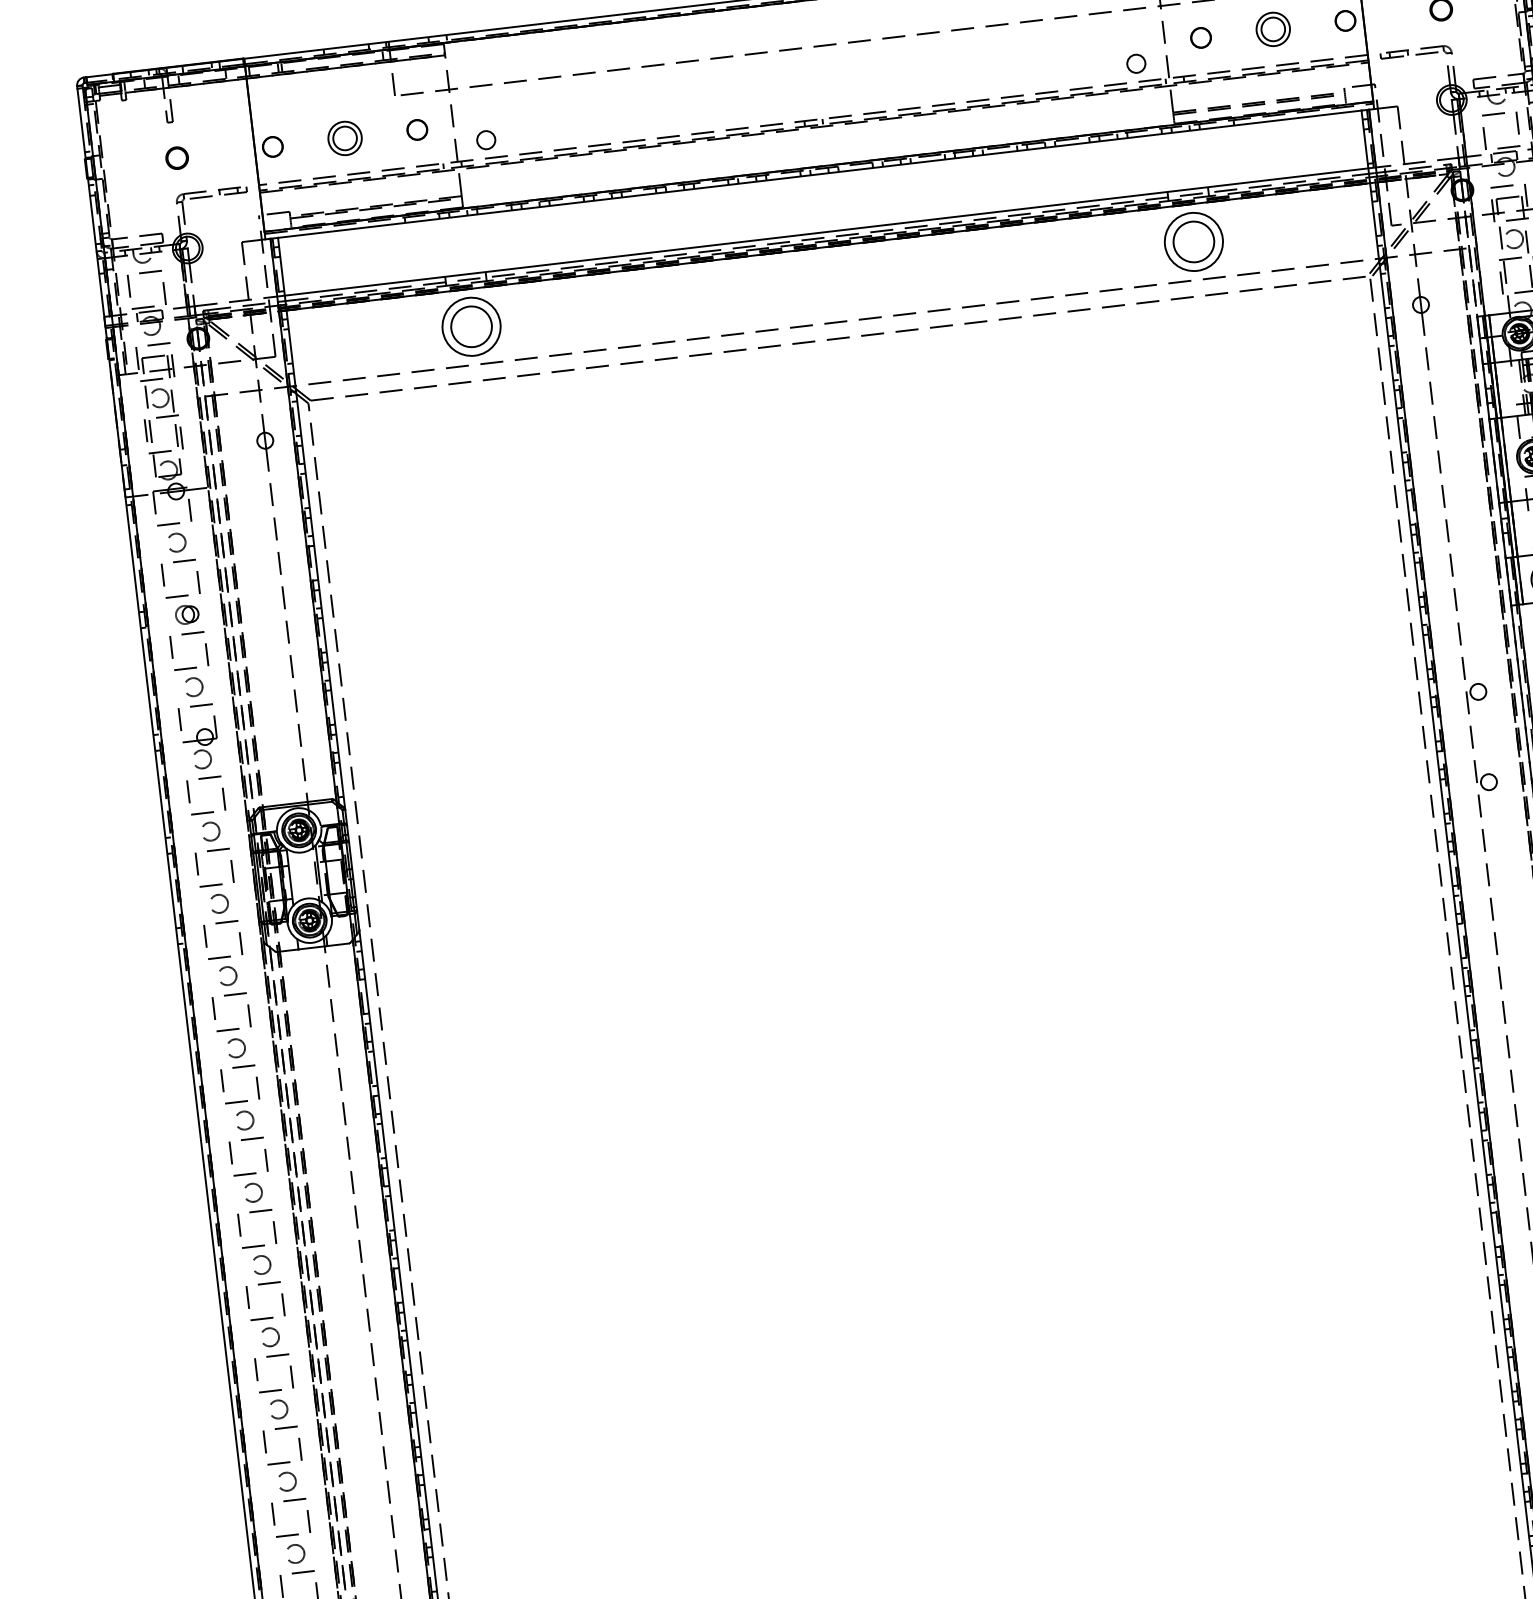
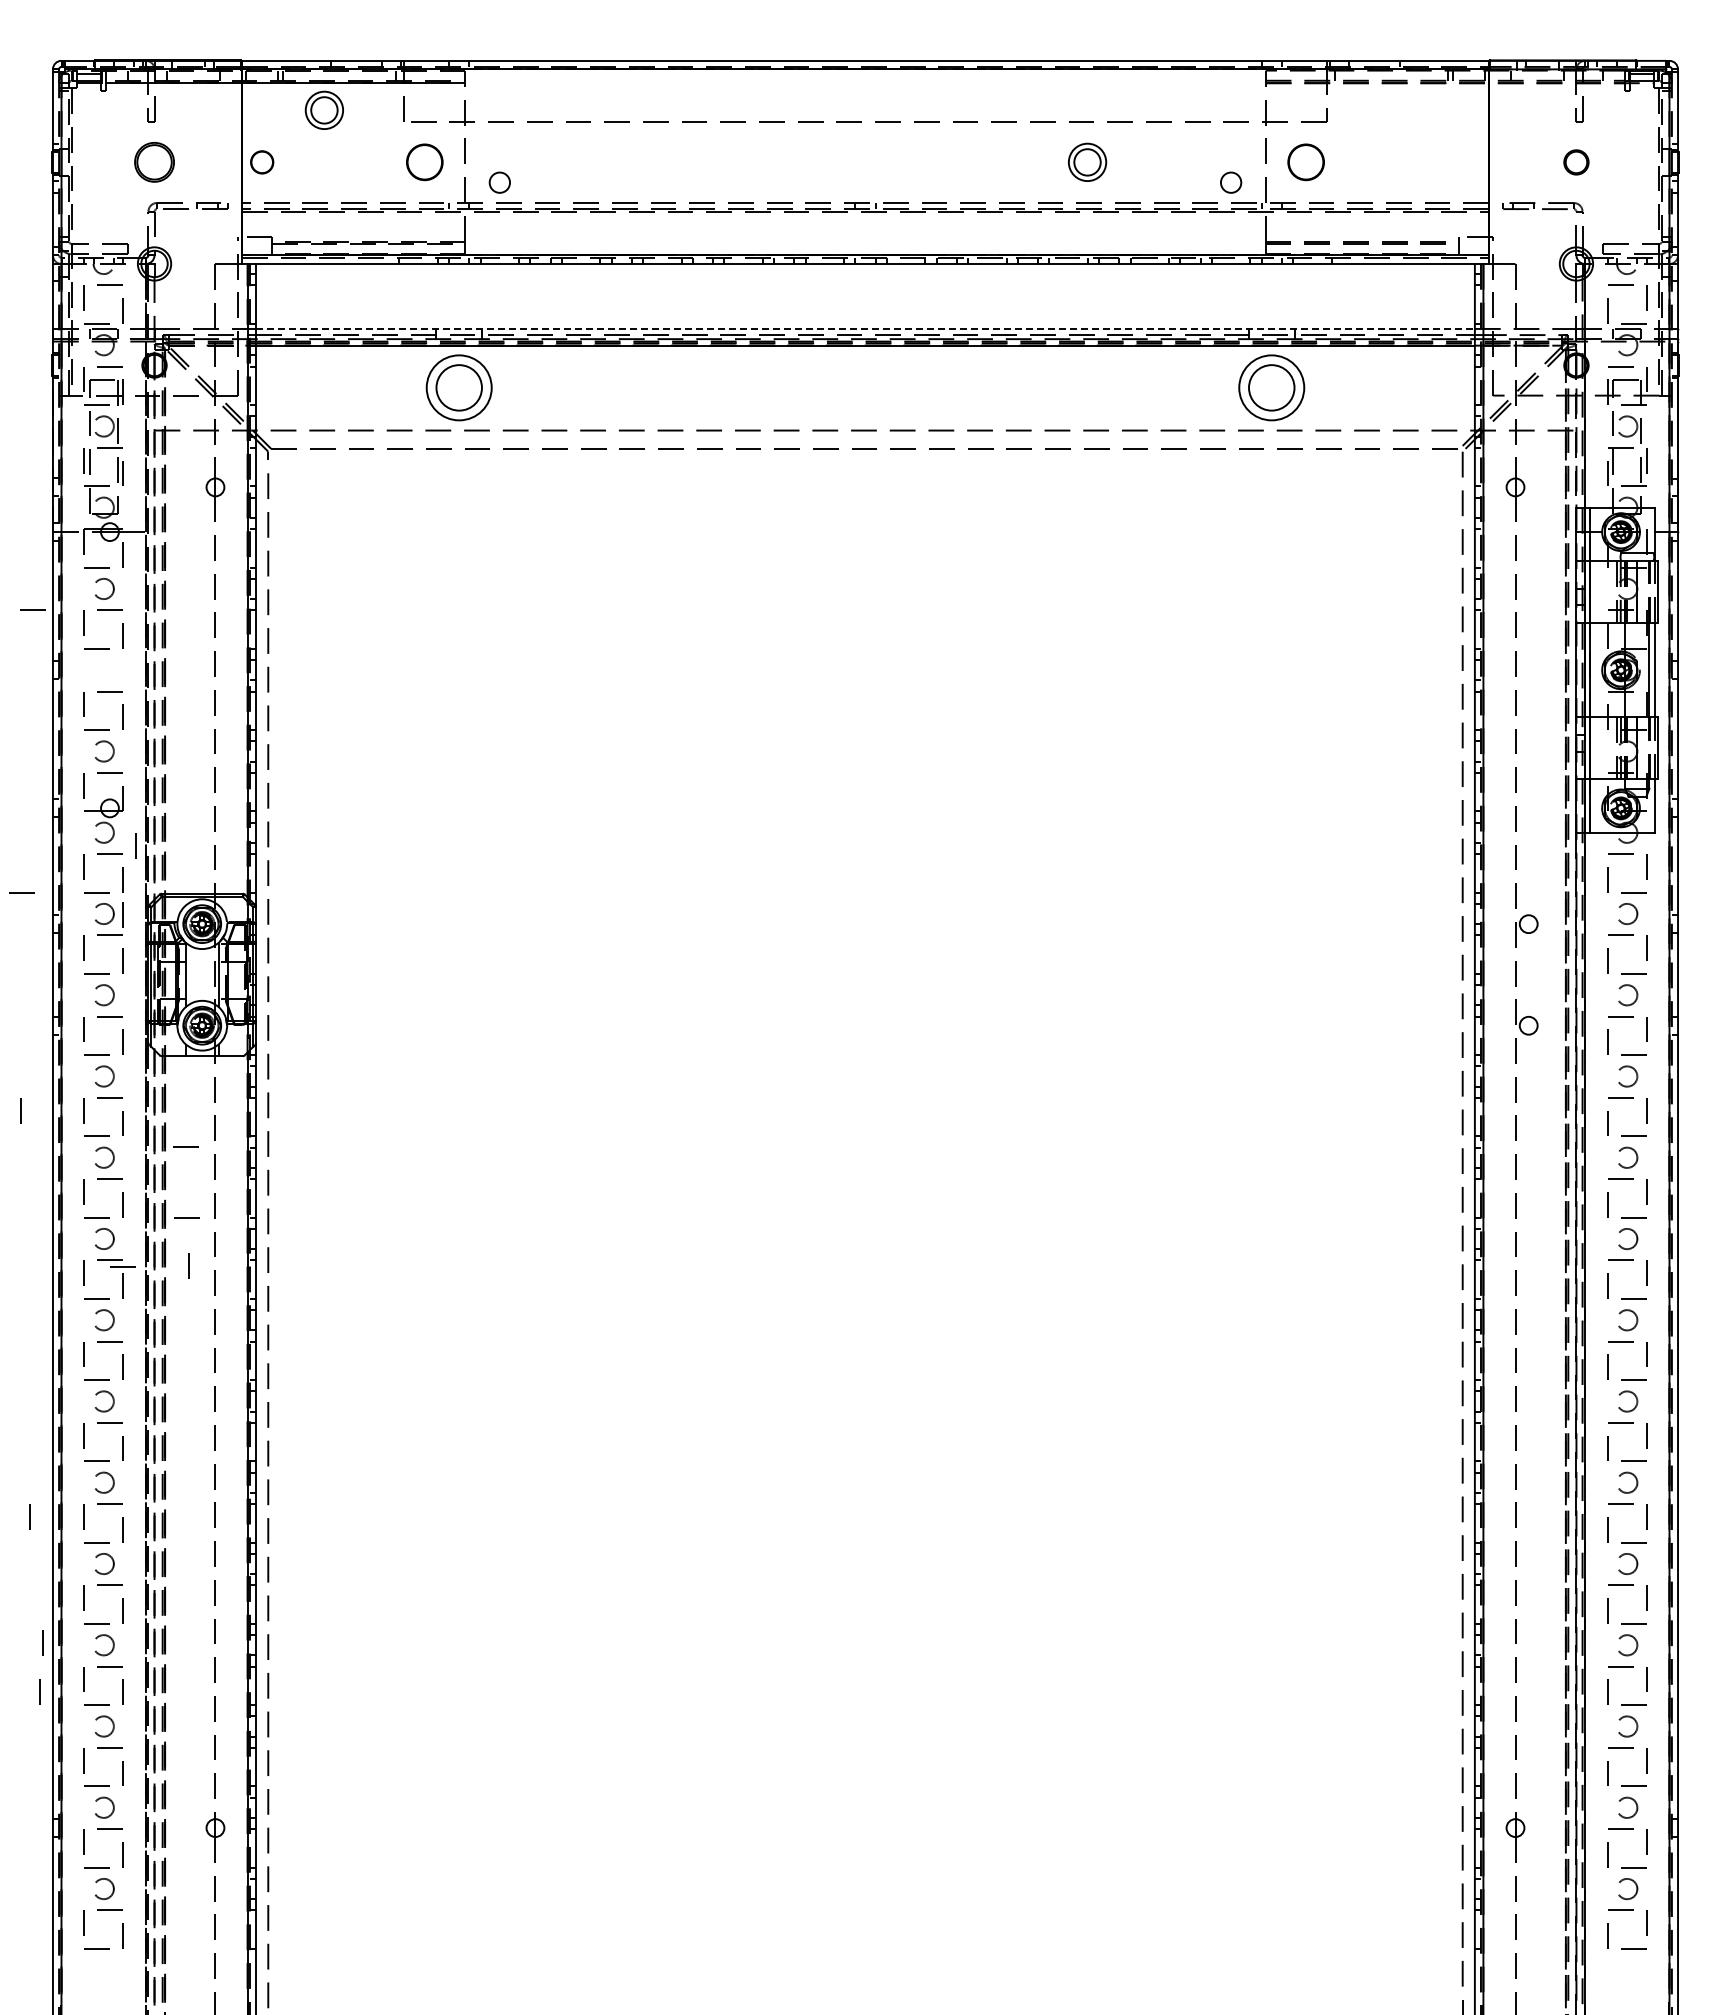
circle: (1345, 21) -> (1468, 162), removed
part: (1273, 28) -> (1087, 161), moved
circle: (1201, 37) -> (1306, 162), size x1.6
circle: (417, 130) -> (424, 162), size x1.6
part: (344, 137) -> (323, 109), moved
circle: (177, 158) -> (154, 162), size x1.6
line: (826, 231) -> (865, 328), solid -> dashed
line: (115, 568) -> (32, 609), added
part: (186, 615) -> (105, 670), removed
line: (231, 767) -> (135, 845), added
line: (135, 821) -> (21, 892), added
line: (227, 830) -> (122, 914), added
line: (157, 1015) -> (20, 1110), added
line: (307, 1029) -> (185, 1146), added
line: (315, 1092) -> (186, 1217), added
line: (322, 1135) -> (188, 1265), added
line: (263, 1143) -> (122, 1266), added
line: (207, 1375) -> (29, 1516), added
line: (232, 1485) -> (42, 1642), added
line: (234, 1529) -> (39, 1691), added

